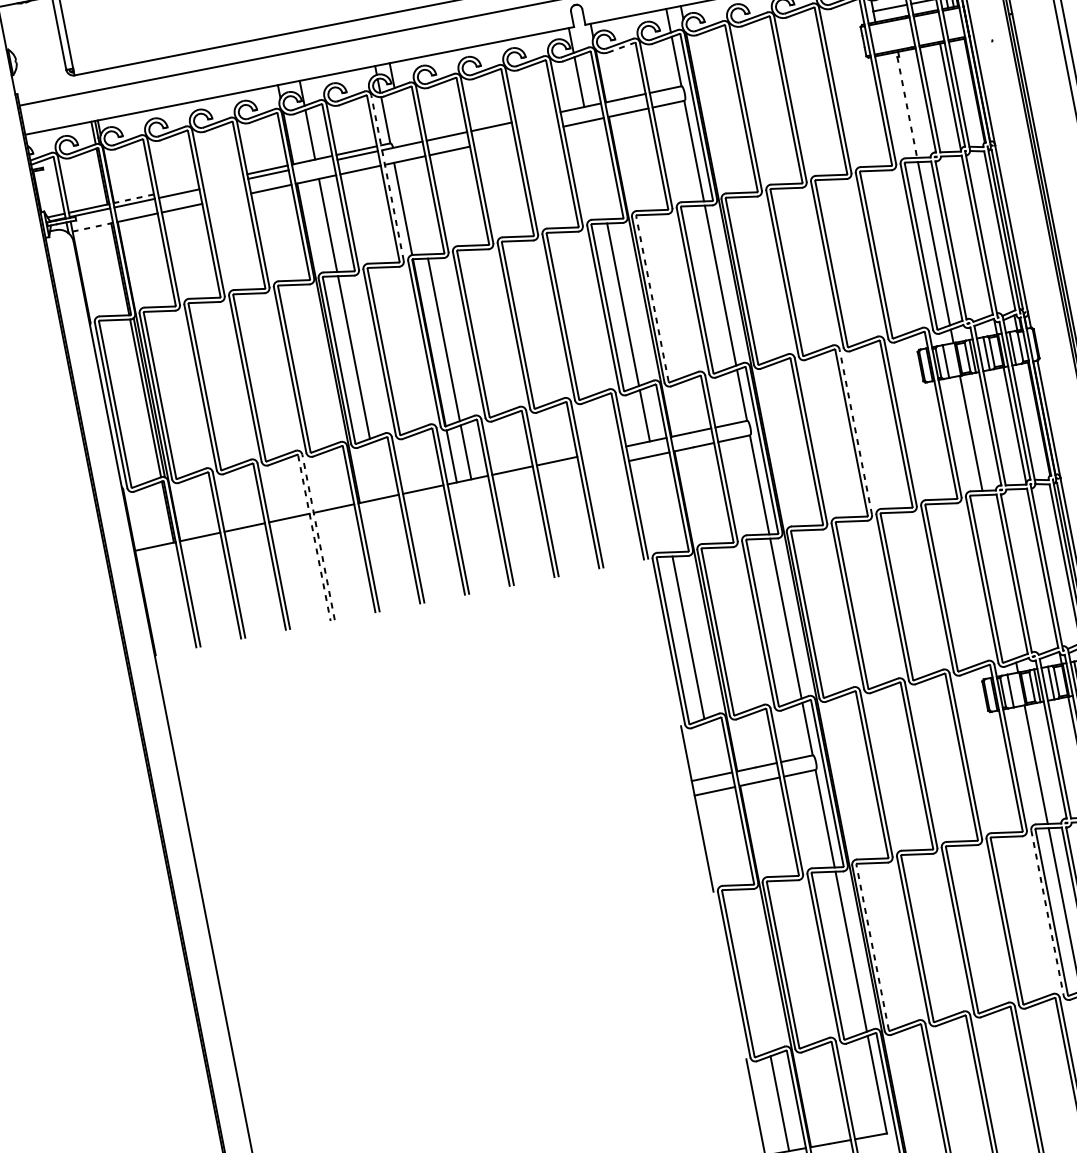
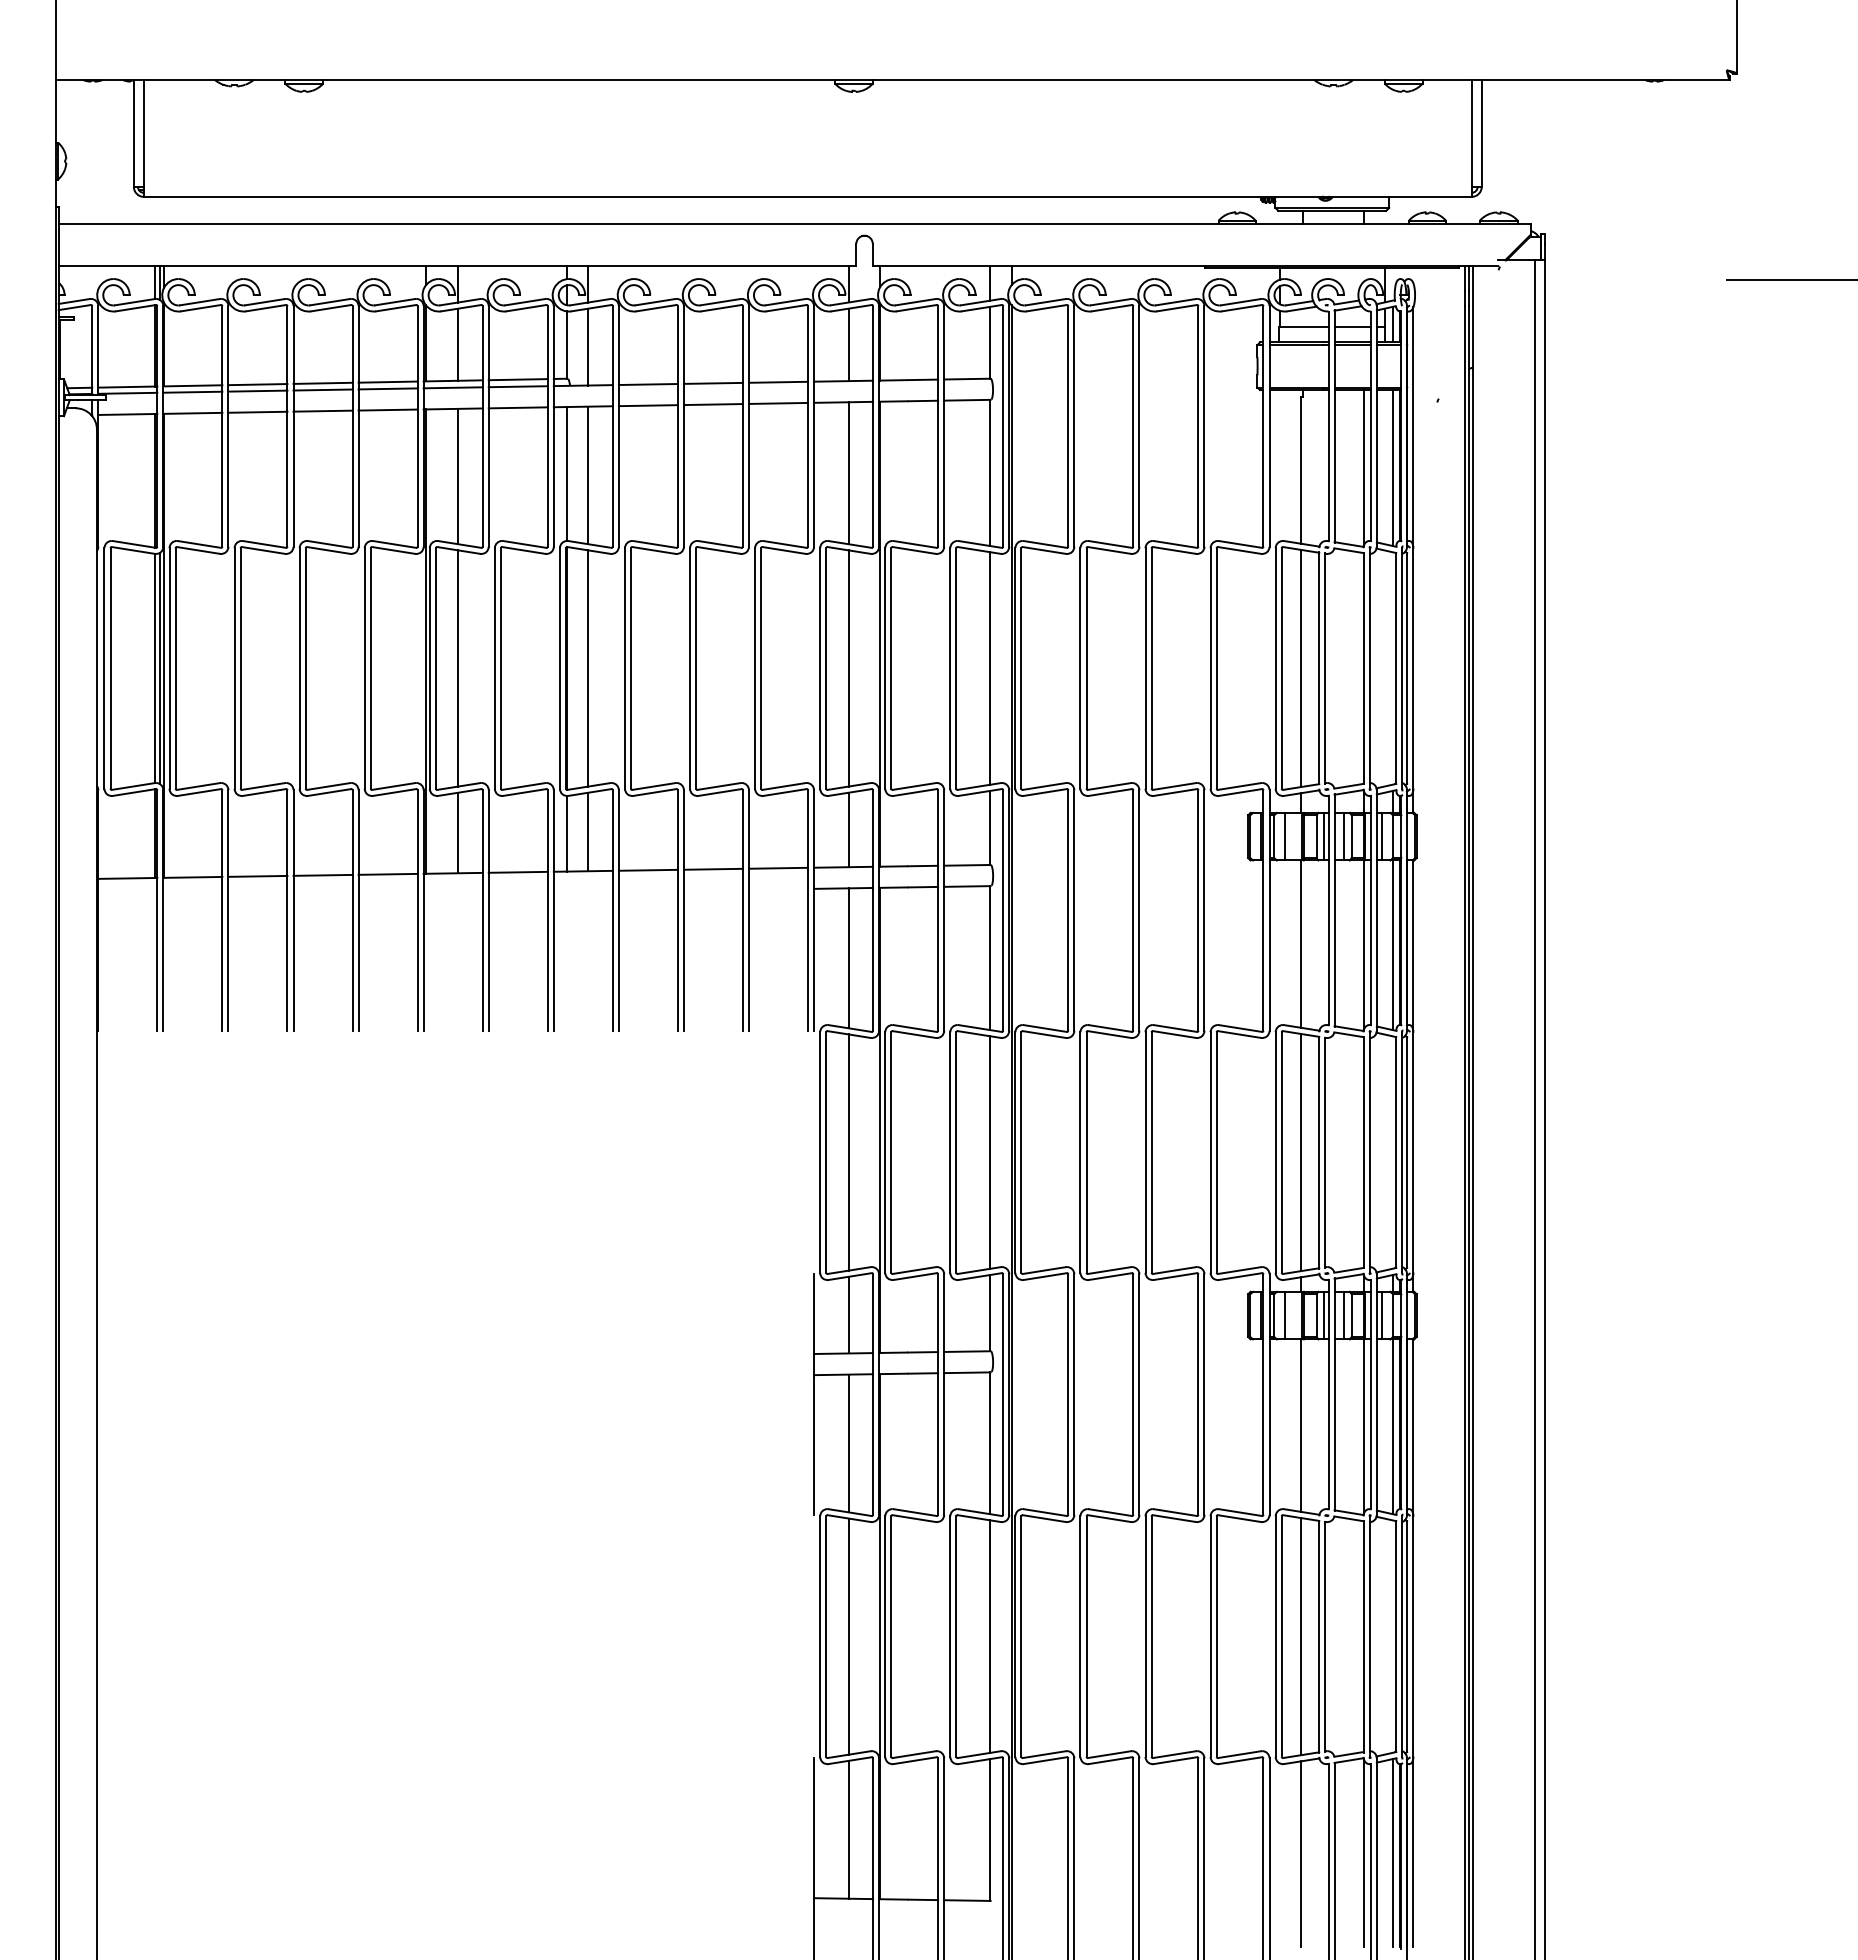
line: (621, 47) -> (917, 308), dashed -> solid
line: (970, 93) -> (1393, 468), added
line: (907, 107) -> (1300, 470), dashed -> solid
line: (536, 116) -> (778, 381), added
line: (400, 118) -> (588, 346), added
line: (538, 131) -> (778, 402), added
line: (493, 141) -> (712, 404), added
line: (312, 164) -> (452, 387), added
line: (596, 170) -> (848, 473), added
line: (387, 177) -> (553, 425), dashed -> solid
line: (222, 179) -> (322, 382), added
line: (223, 183) -> (322, 389), added
line: (178, 189) -> (257, 384), added
line: (133, 198) -> (192, 385), dashed -> solid
line: (226, 198) -> (322, 410), added
line: (418, 207) -> (588, 475), added
line: (93, 227) -> (128, 414), dashed -> solid
line: (652, 298) -> (891, 667), dashed -> solid
line: (1035, 421) -> (1393, 945), added
line: (855, 432) -> (1139, 910), dashed -> solid
line: (601, 451) -> (778, 867), added
line: (376, 470) -> (457, 832), added
line: (662, 504) -> (848, 958), added
line: (318, 537) -> (358, 910), dashed -> solid
line: (314, 538) -> (352, 911), dashed -> solid
line: (999, 576) -> (1300, 1152), added
line: (710, 749) -> (848, 1314), added
line: (727, 837) -> (848, 1443), added
line: (1047, 913) -> (1275, 1637), dashed -> solid
line: (872, 947) -> (1021, 1636), dashed -> solid
line: (753, 970) -> (848, 1636), added

